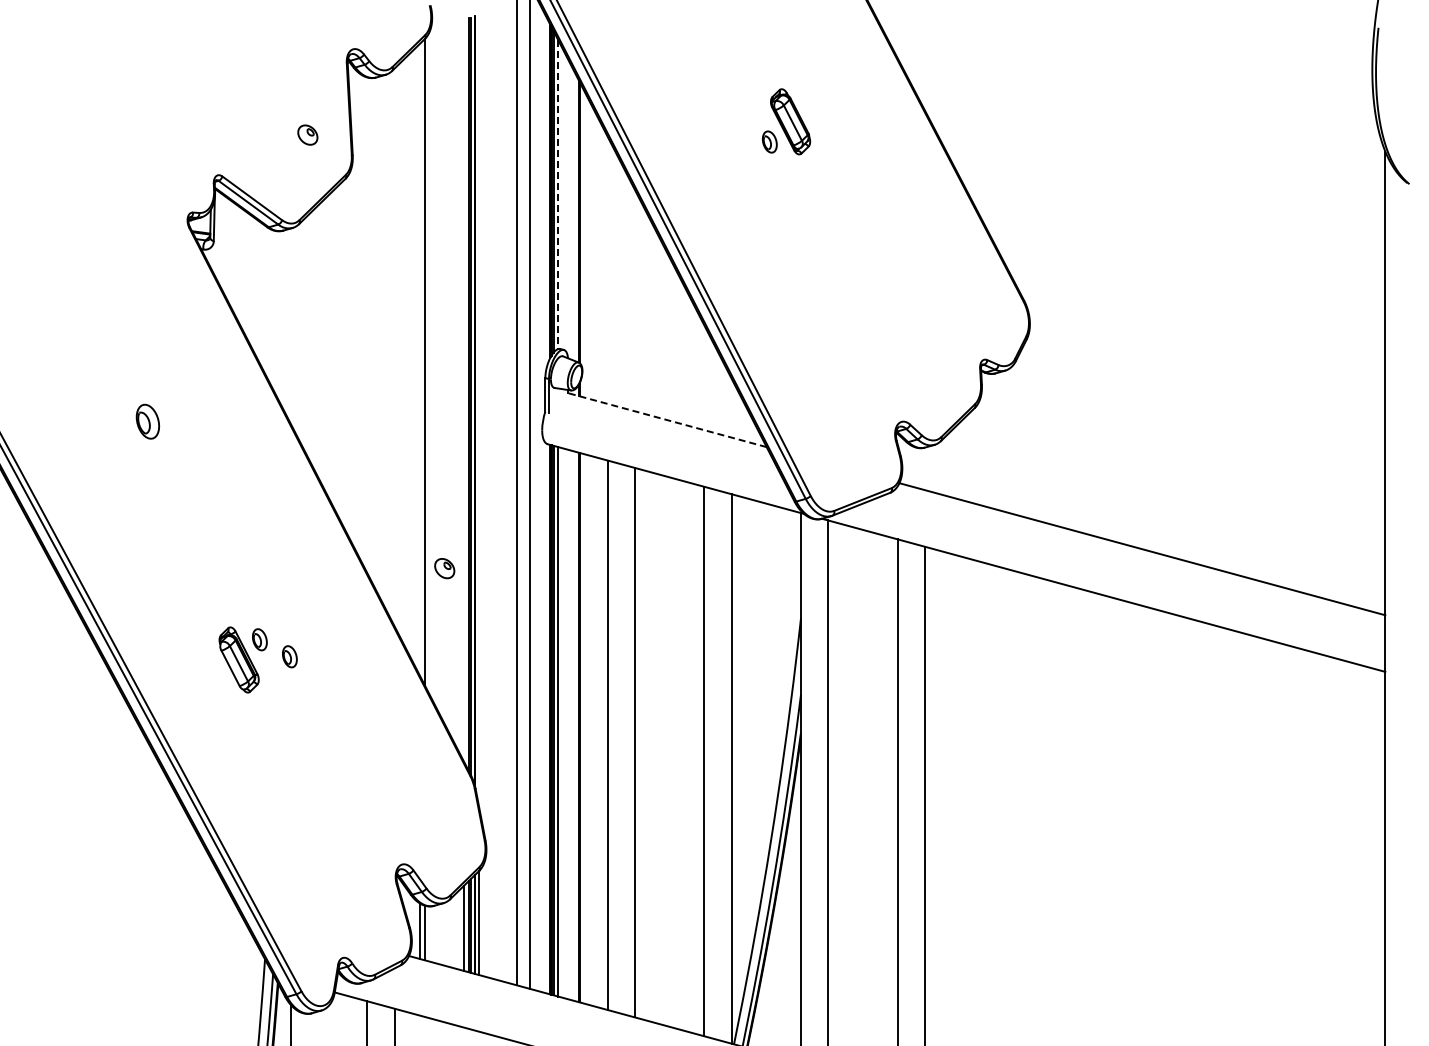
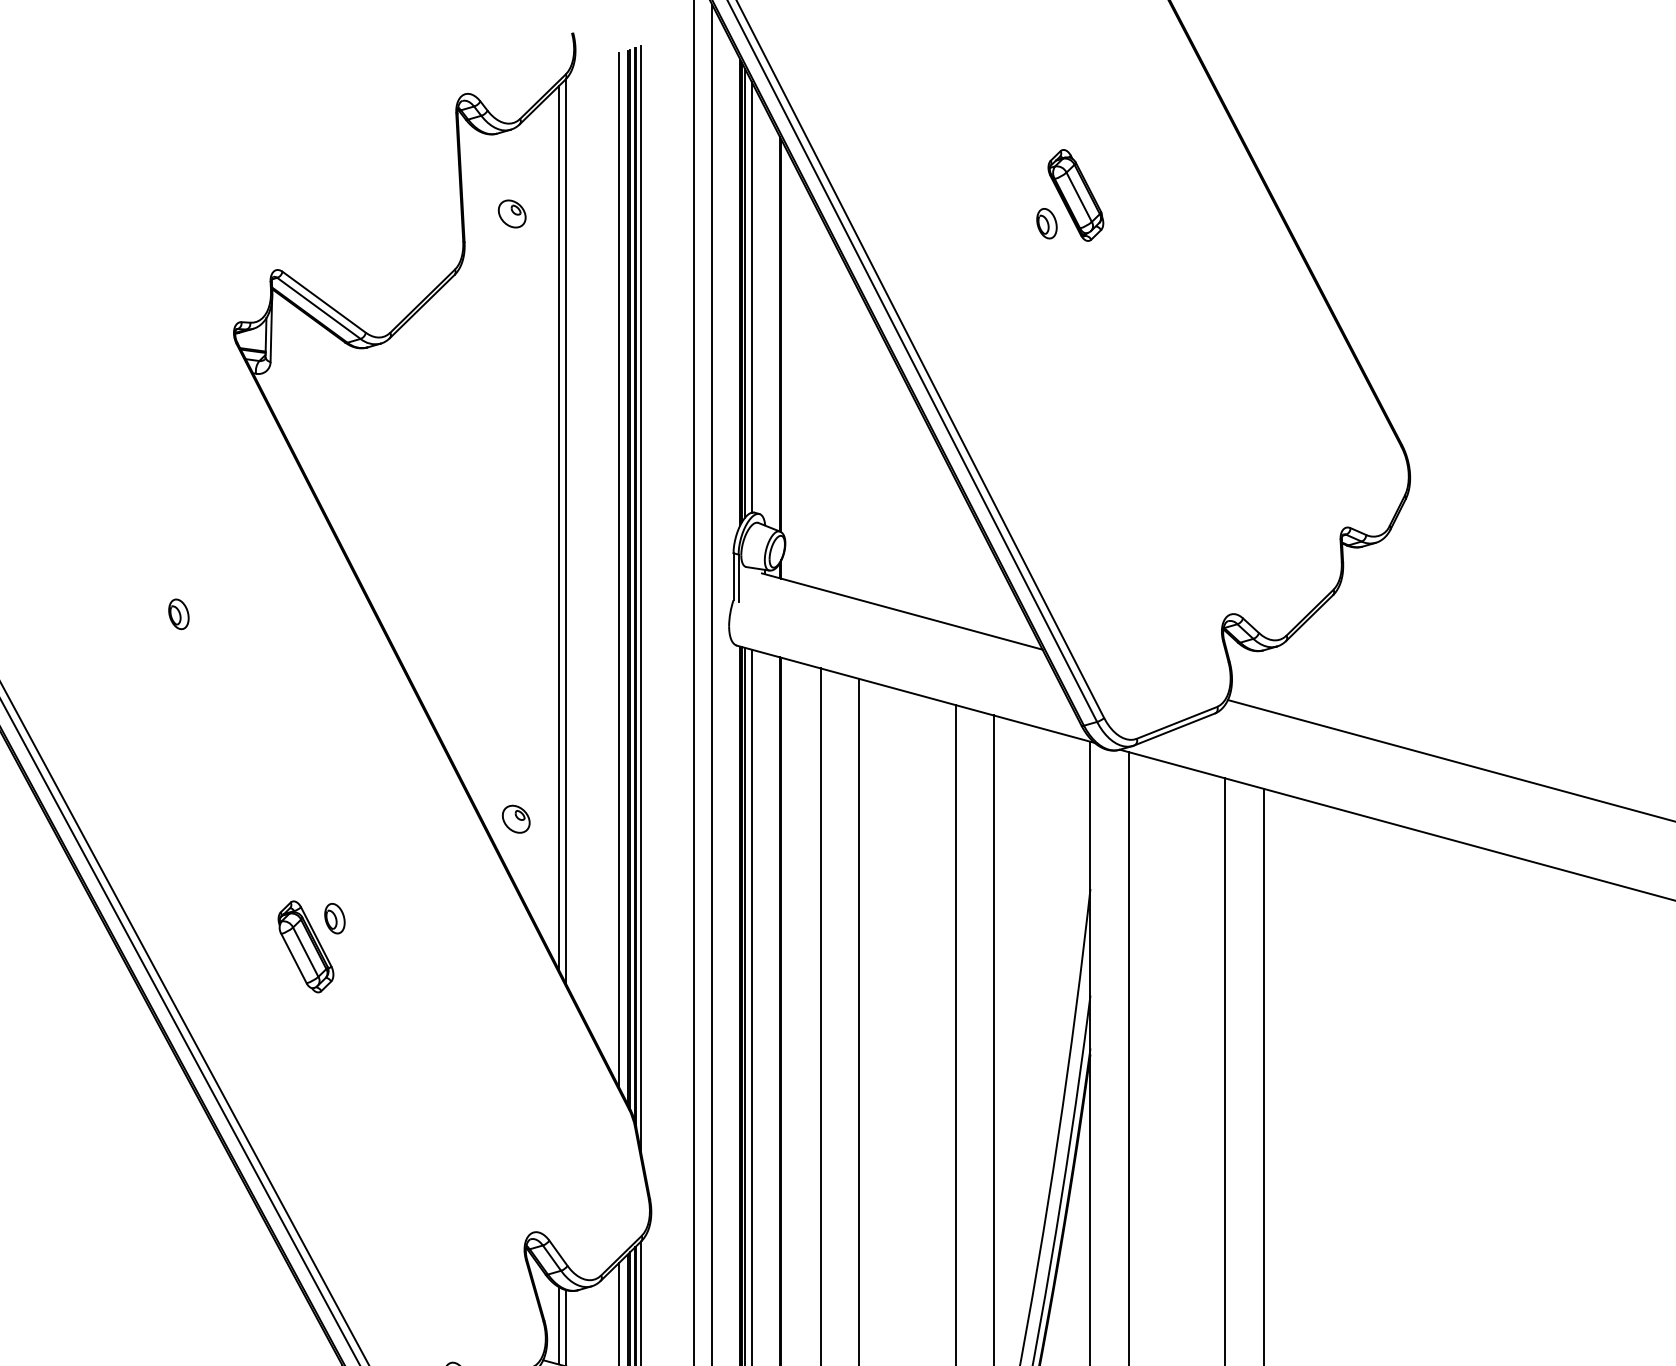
part: (307, 134) -> (511, 213), moved
line: (558, 195) -> (751, 298), dashed -> solid
line: (420, 359) -> (559, 527), added
line: (463, 389) -> (619, 569), added
line: (478, 410) -> (640, 598), added
line: (665, 419) -> (901, 611), dashed -> solid
part: (148, 421) -> (179, 613), size x0.62
part: (444, 568) -> (515, 819), moved
part: (289, 656) -> (376, 942), removed

